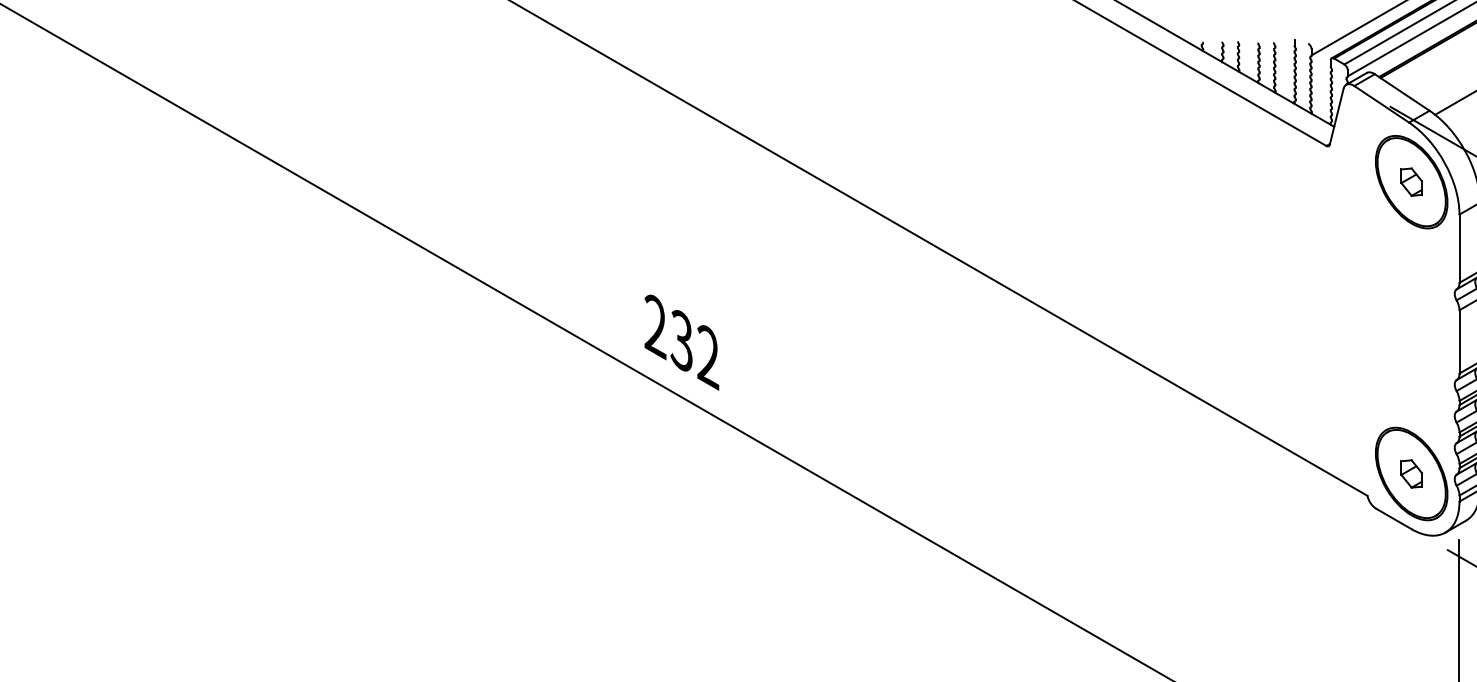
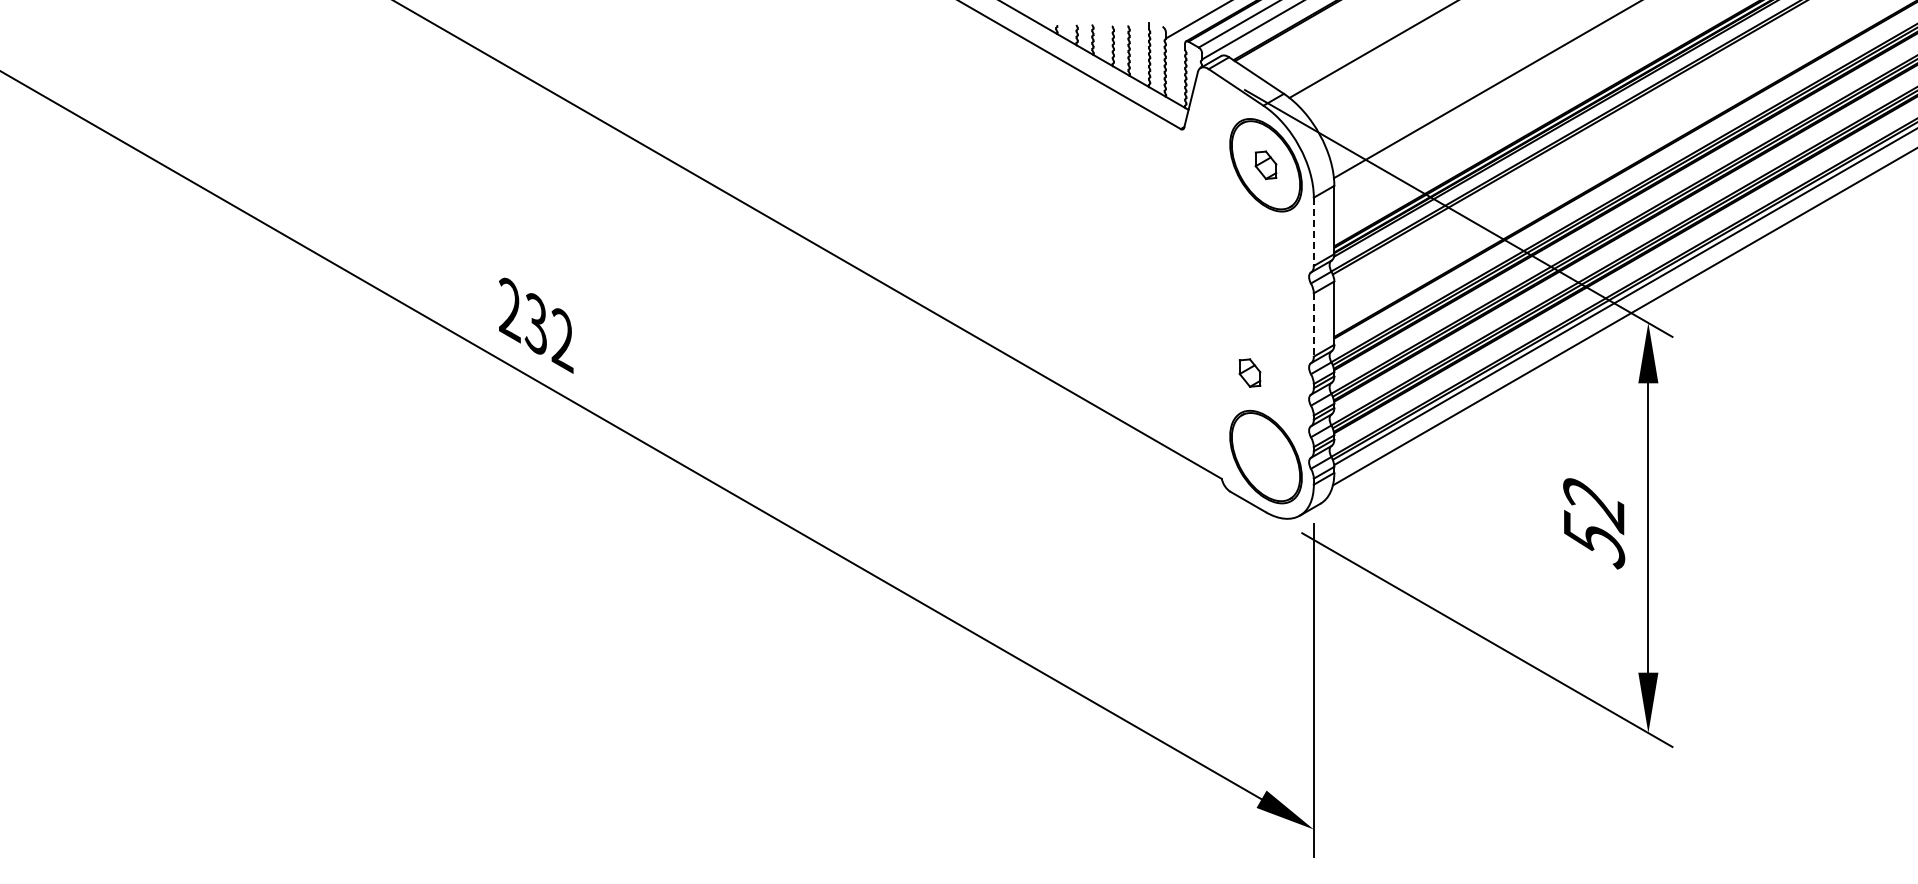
line: (1459, 249) -> (1313, 232), solid -> dashed
line: (1459, 342) -> (1313, 325), solid -> dashed
part: (1411, 473) -> (1249, 372), moved

